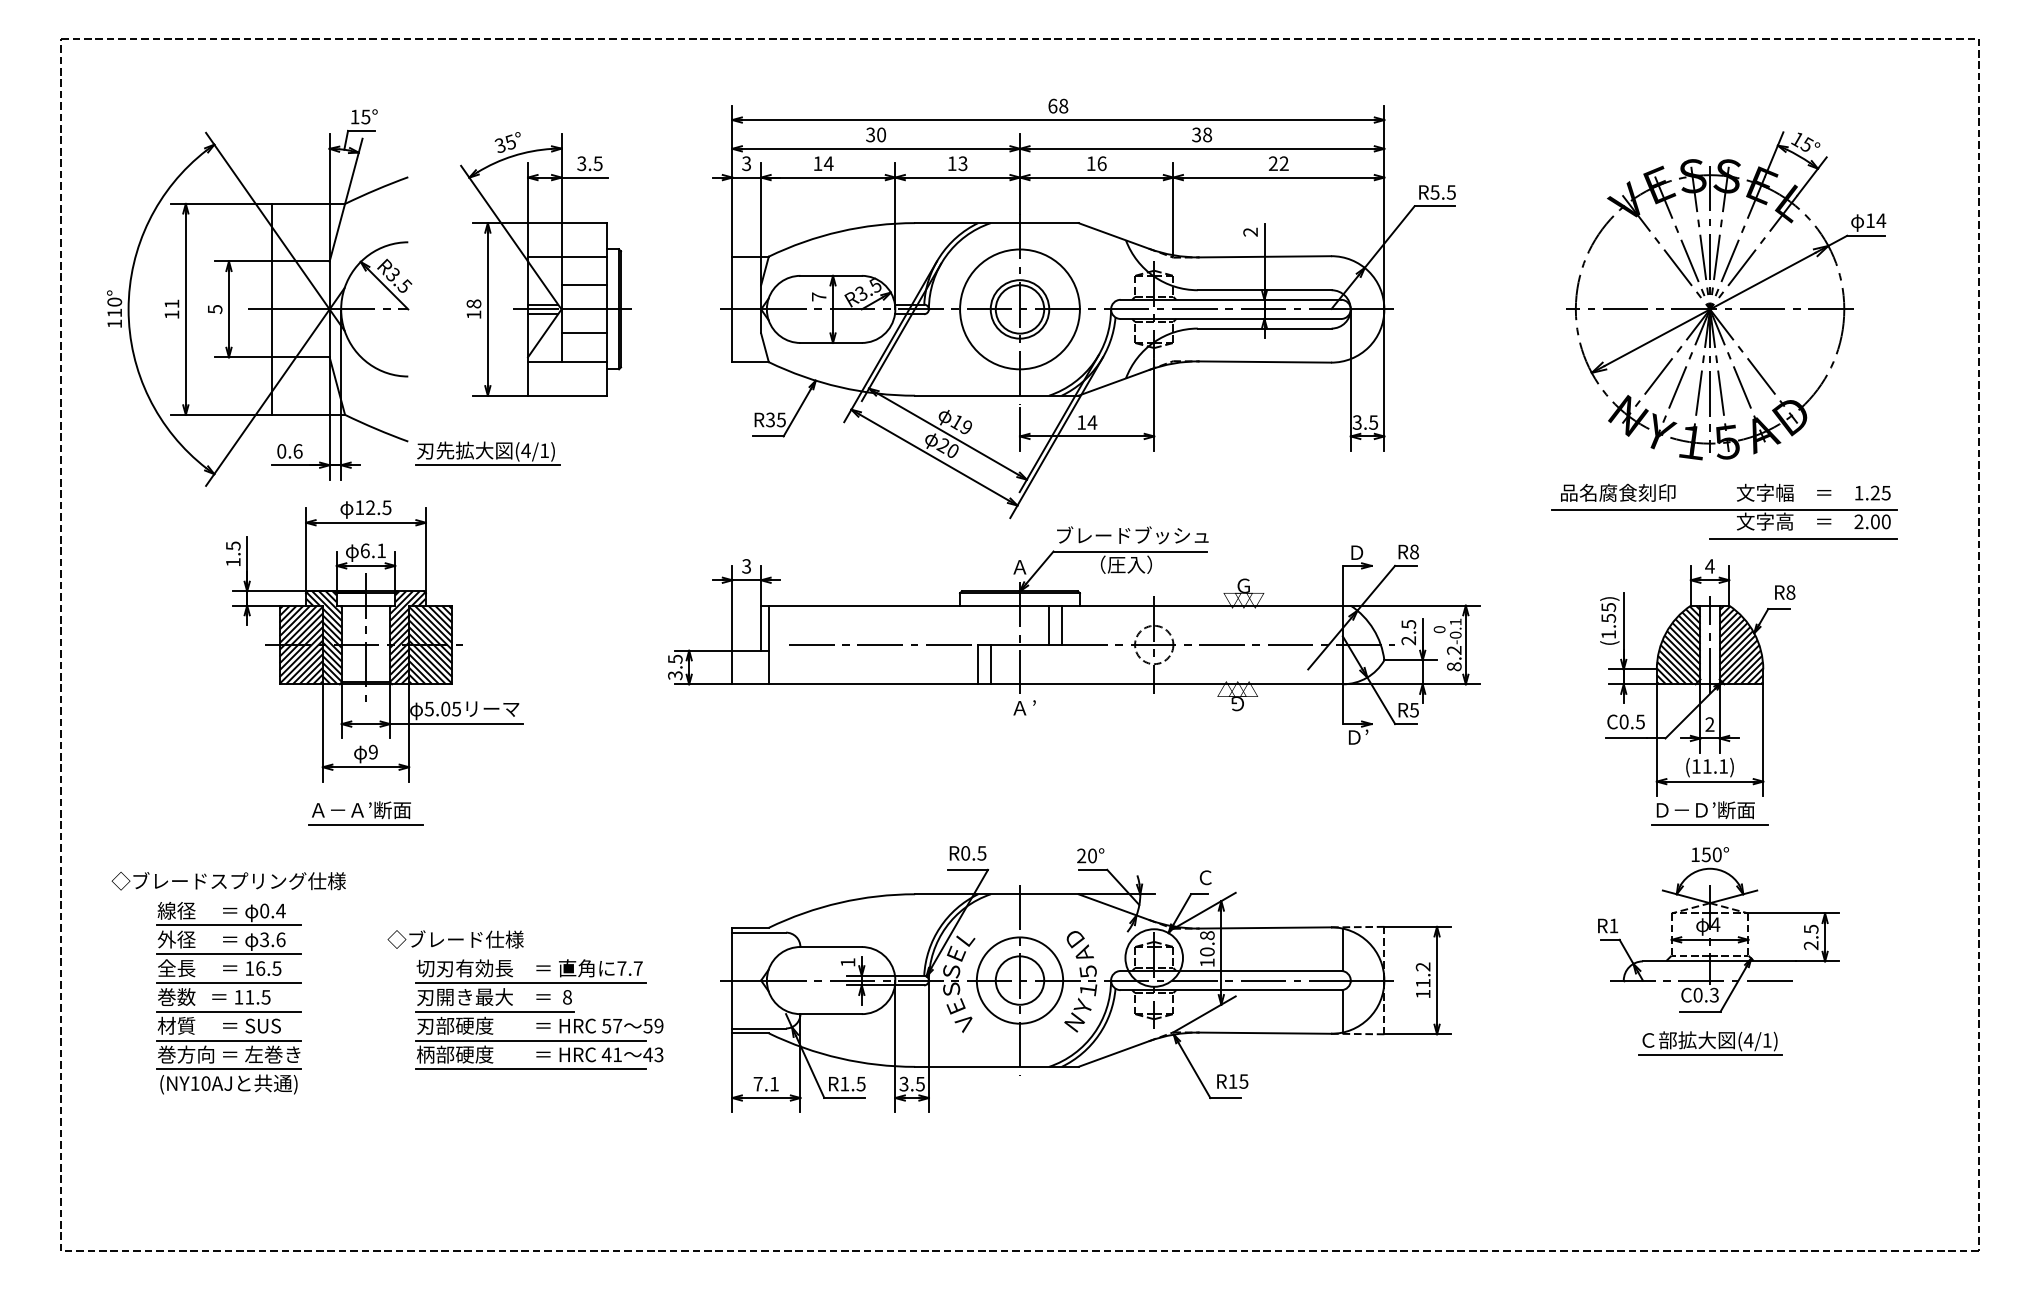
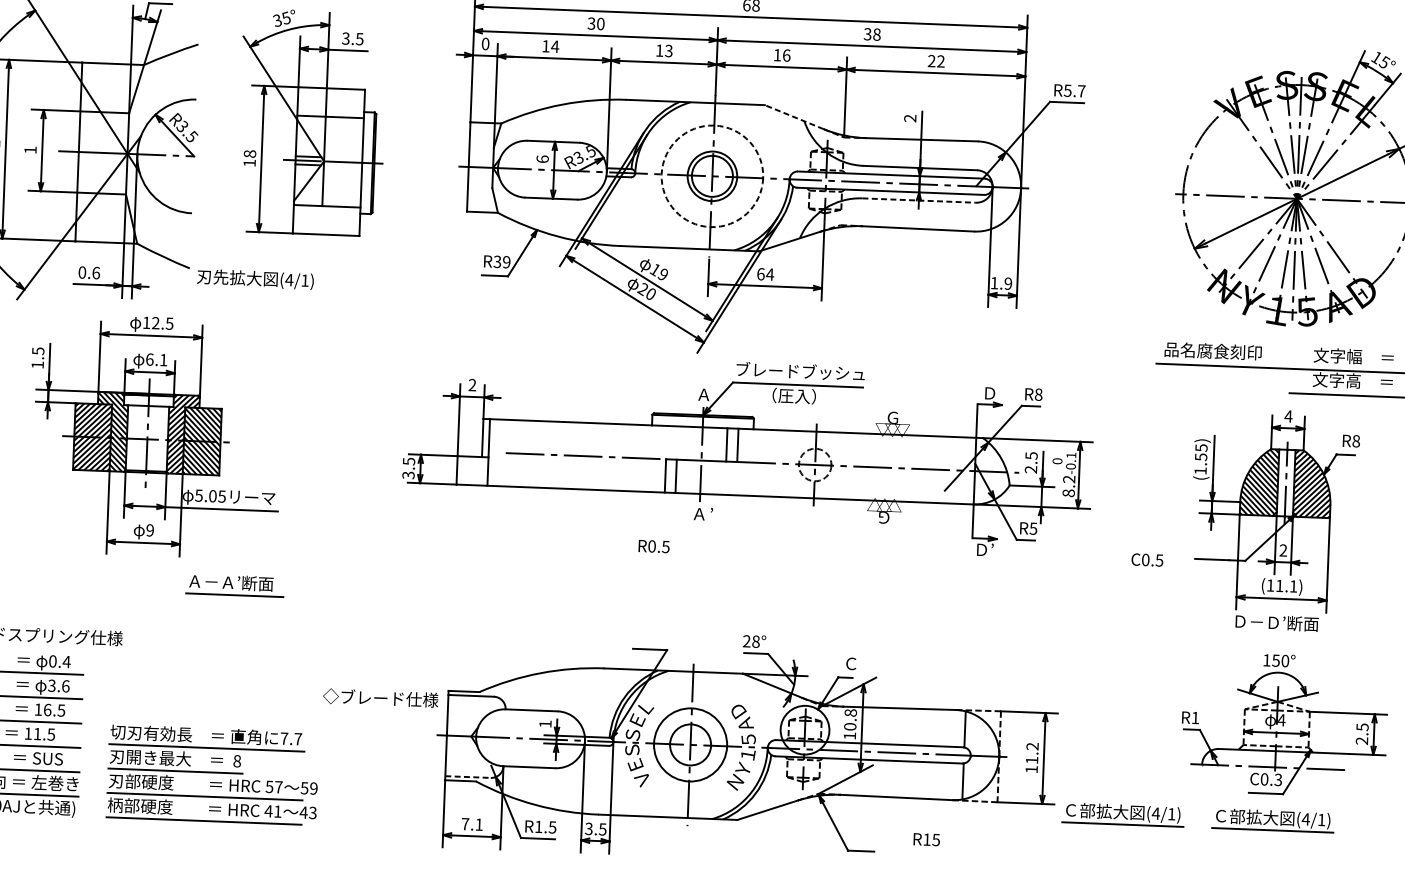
text: (746, 163) -> (485, 43), 3 -> 0
text: (1450, 192) -> (1080, 91), R5.5 -> R5.7
line: (1113, 235) -> (794, 116), solid -> dashed
line: (583, 285) -> (343, 141), removed
text: (818, 296) -> (542, 158), 7 -> 6
text: (215, 309) -> (30, 150), 5 -> 1
circle: (1019, 309) -> (712, 176), solid -> dashed
line: (1264, 328) -> (918, 200), solid -> dashed
line: (583, 333) -> (341, 182), removed
text: (780, 419) -> (505, 261), R35 -> R39
text: (1081, 422) -> (760, 274), 14 -> 64
text: (1365, 422) -> (1001, 283), 3.5 -> 1.9
line: (487, 465) -> (256, 291), removed
text: (746, 566) -> (472, 385), 3 -> 2
text: (1625, 721) -> (1146, 559), moved
part: (365, 813) -> (234, 585), moved
line: (1709, 824) -> (1279, 635), removed
text: (967, 853) -> (653, 546), moved
text: (1092, 855) -> (756, 641), 20° -> 28°
text: (455, 939) -> (380, 698), moved
part: (539, 1014) -> (213, 774), moved
line: (759, 1028) -> (468, 777), solid -> dashed
part: (1533, 1043) -> (1123, 814), added
text: (1232, 1081) -> (926, 839), moved

